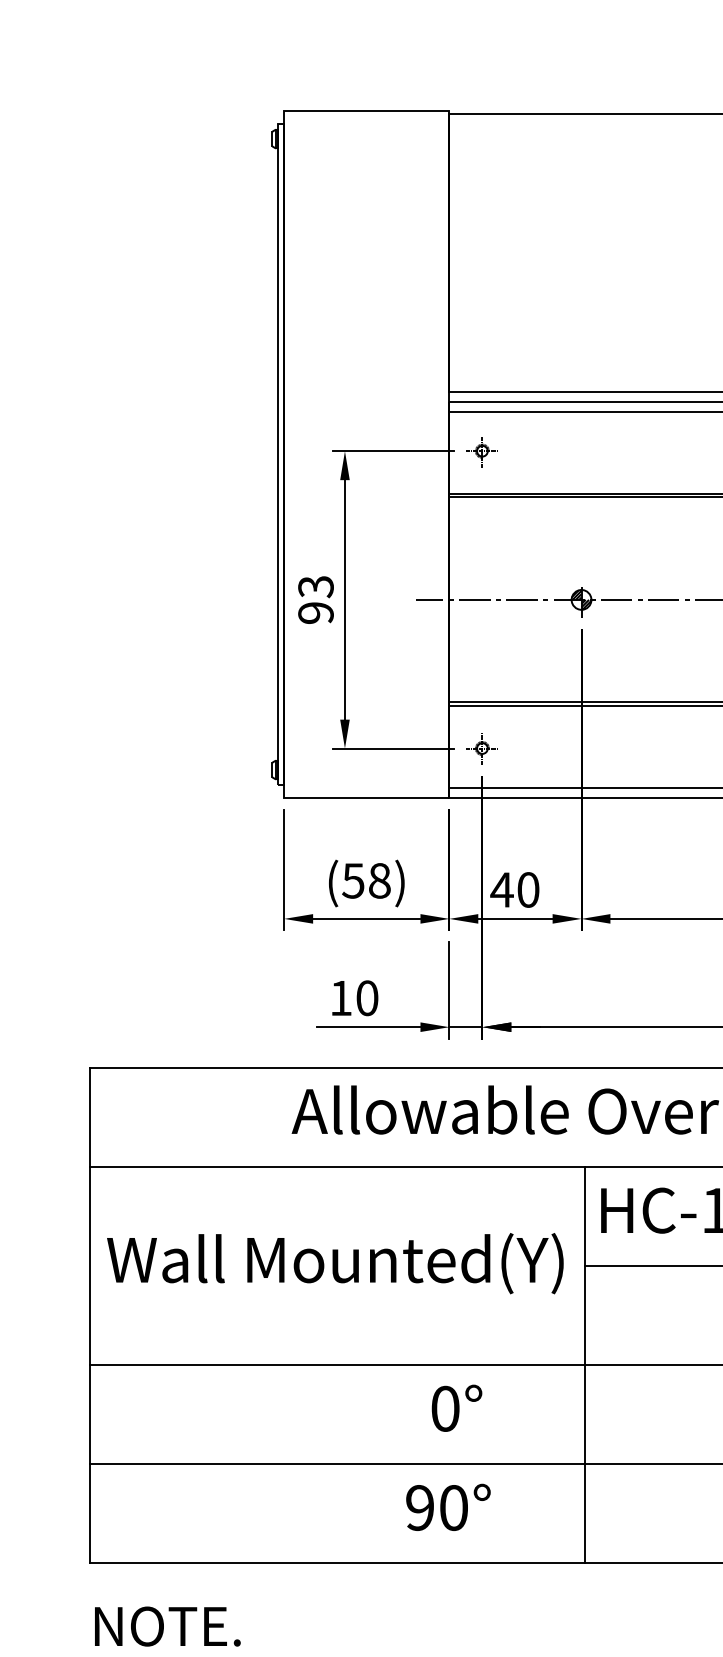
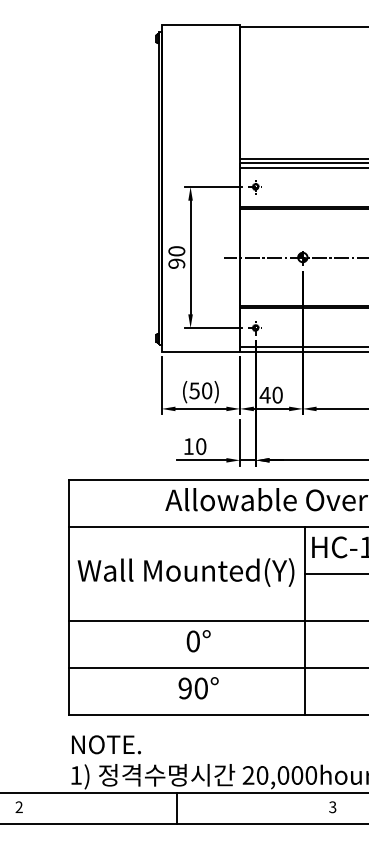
text: (315, 587) -> (176, 251), 93 -> 90
text: (380, 880) -> (207, 390), (58) -> (50)
text: (456, 1408) -> (198, 641), moved
text: (448, 1507) -> (198, 688), moved

